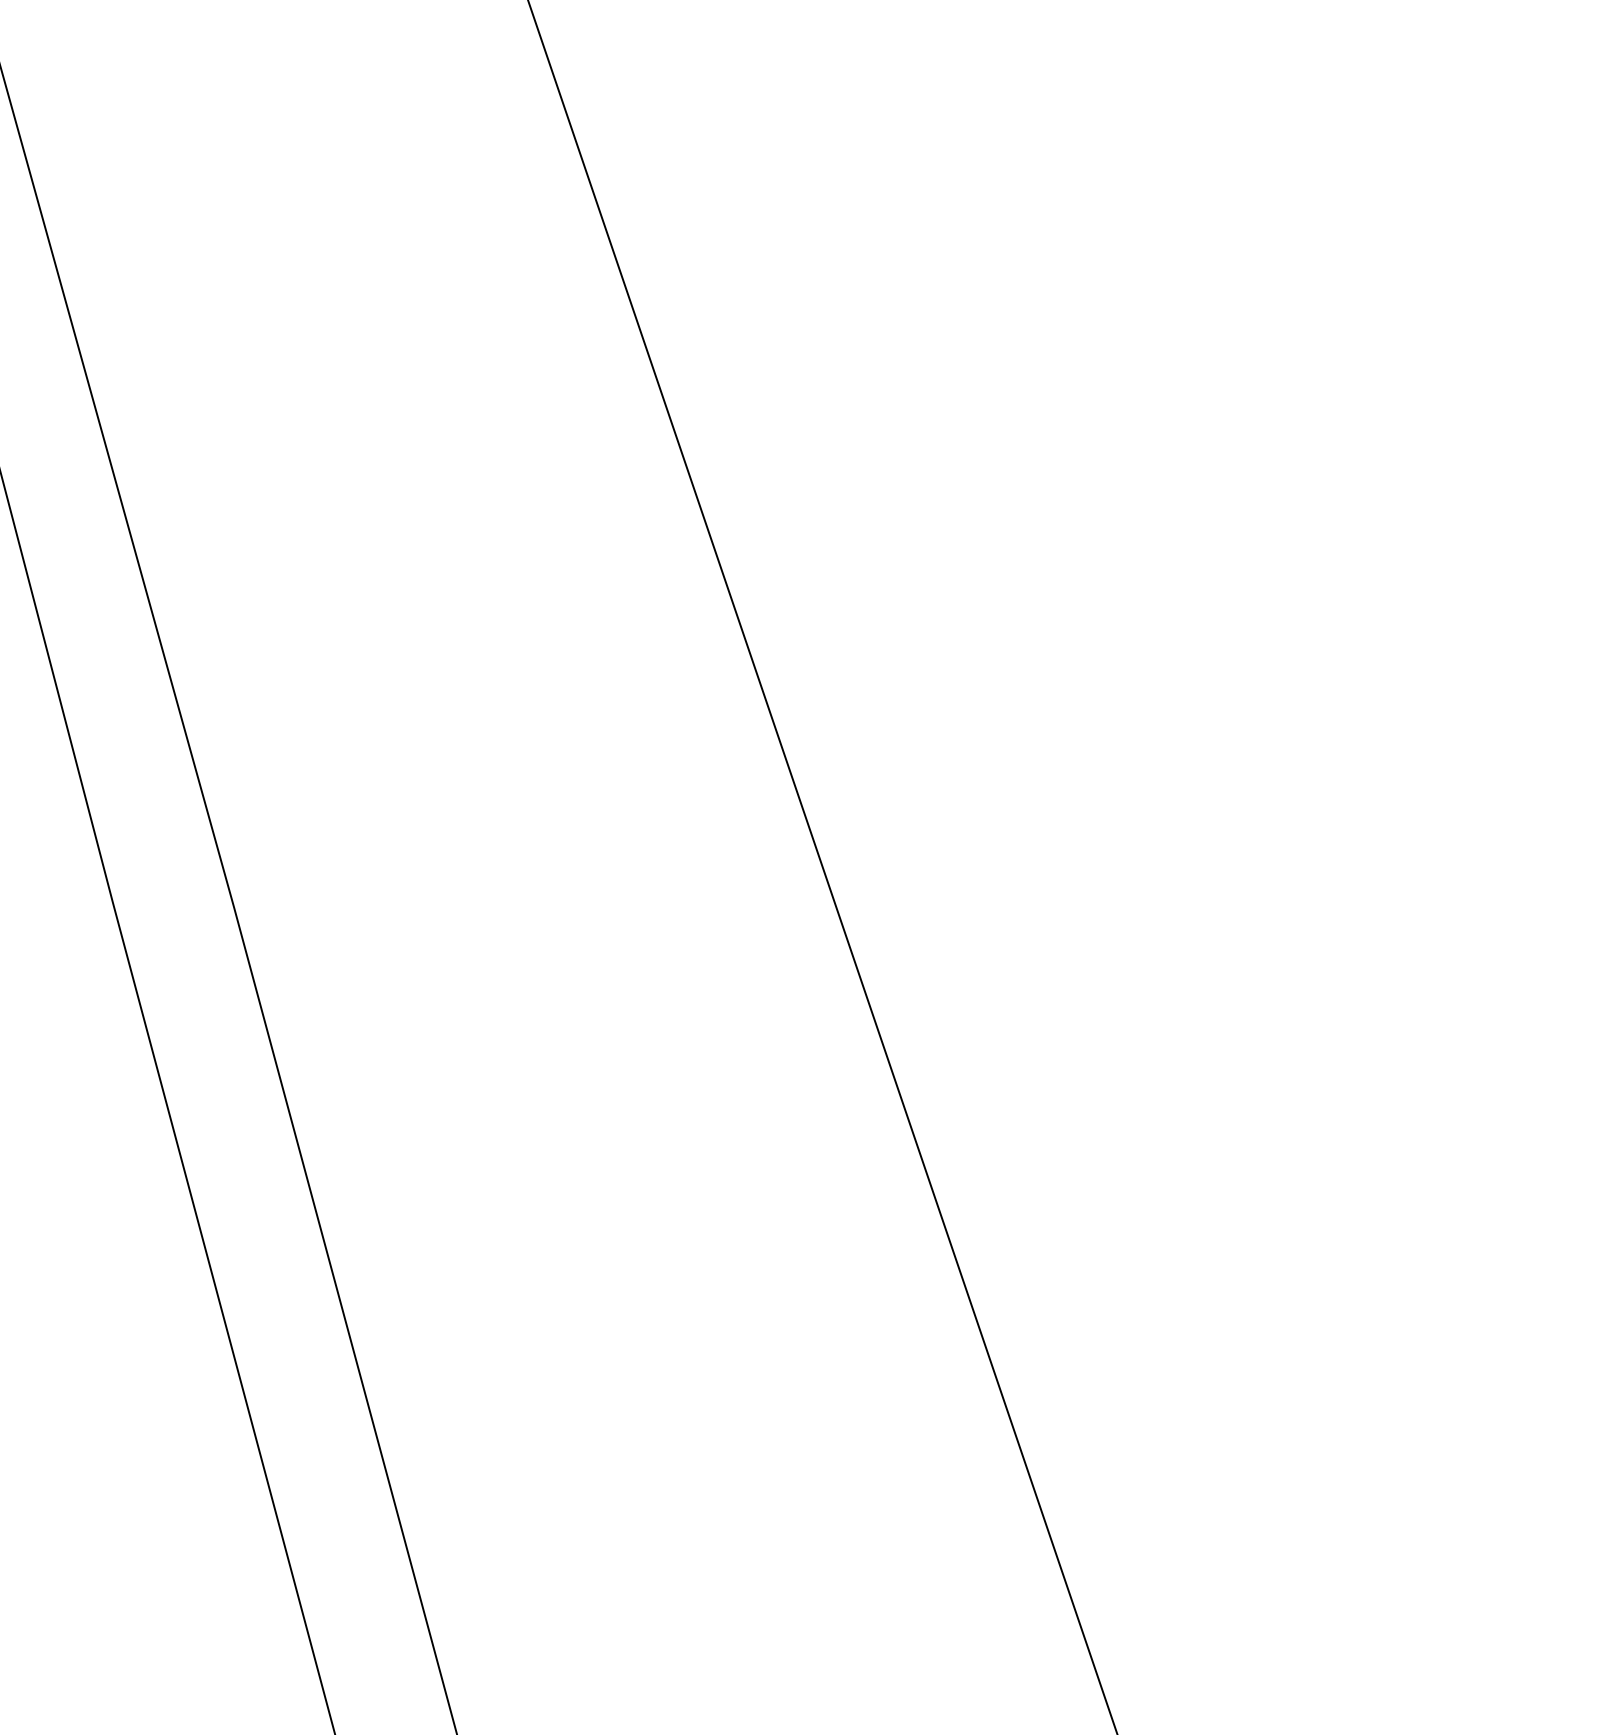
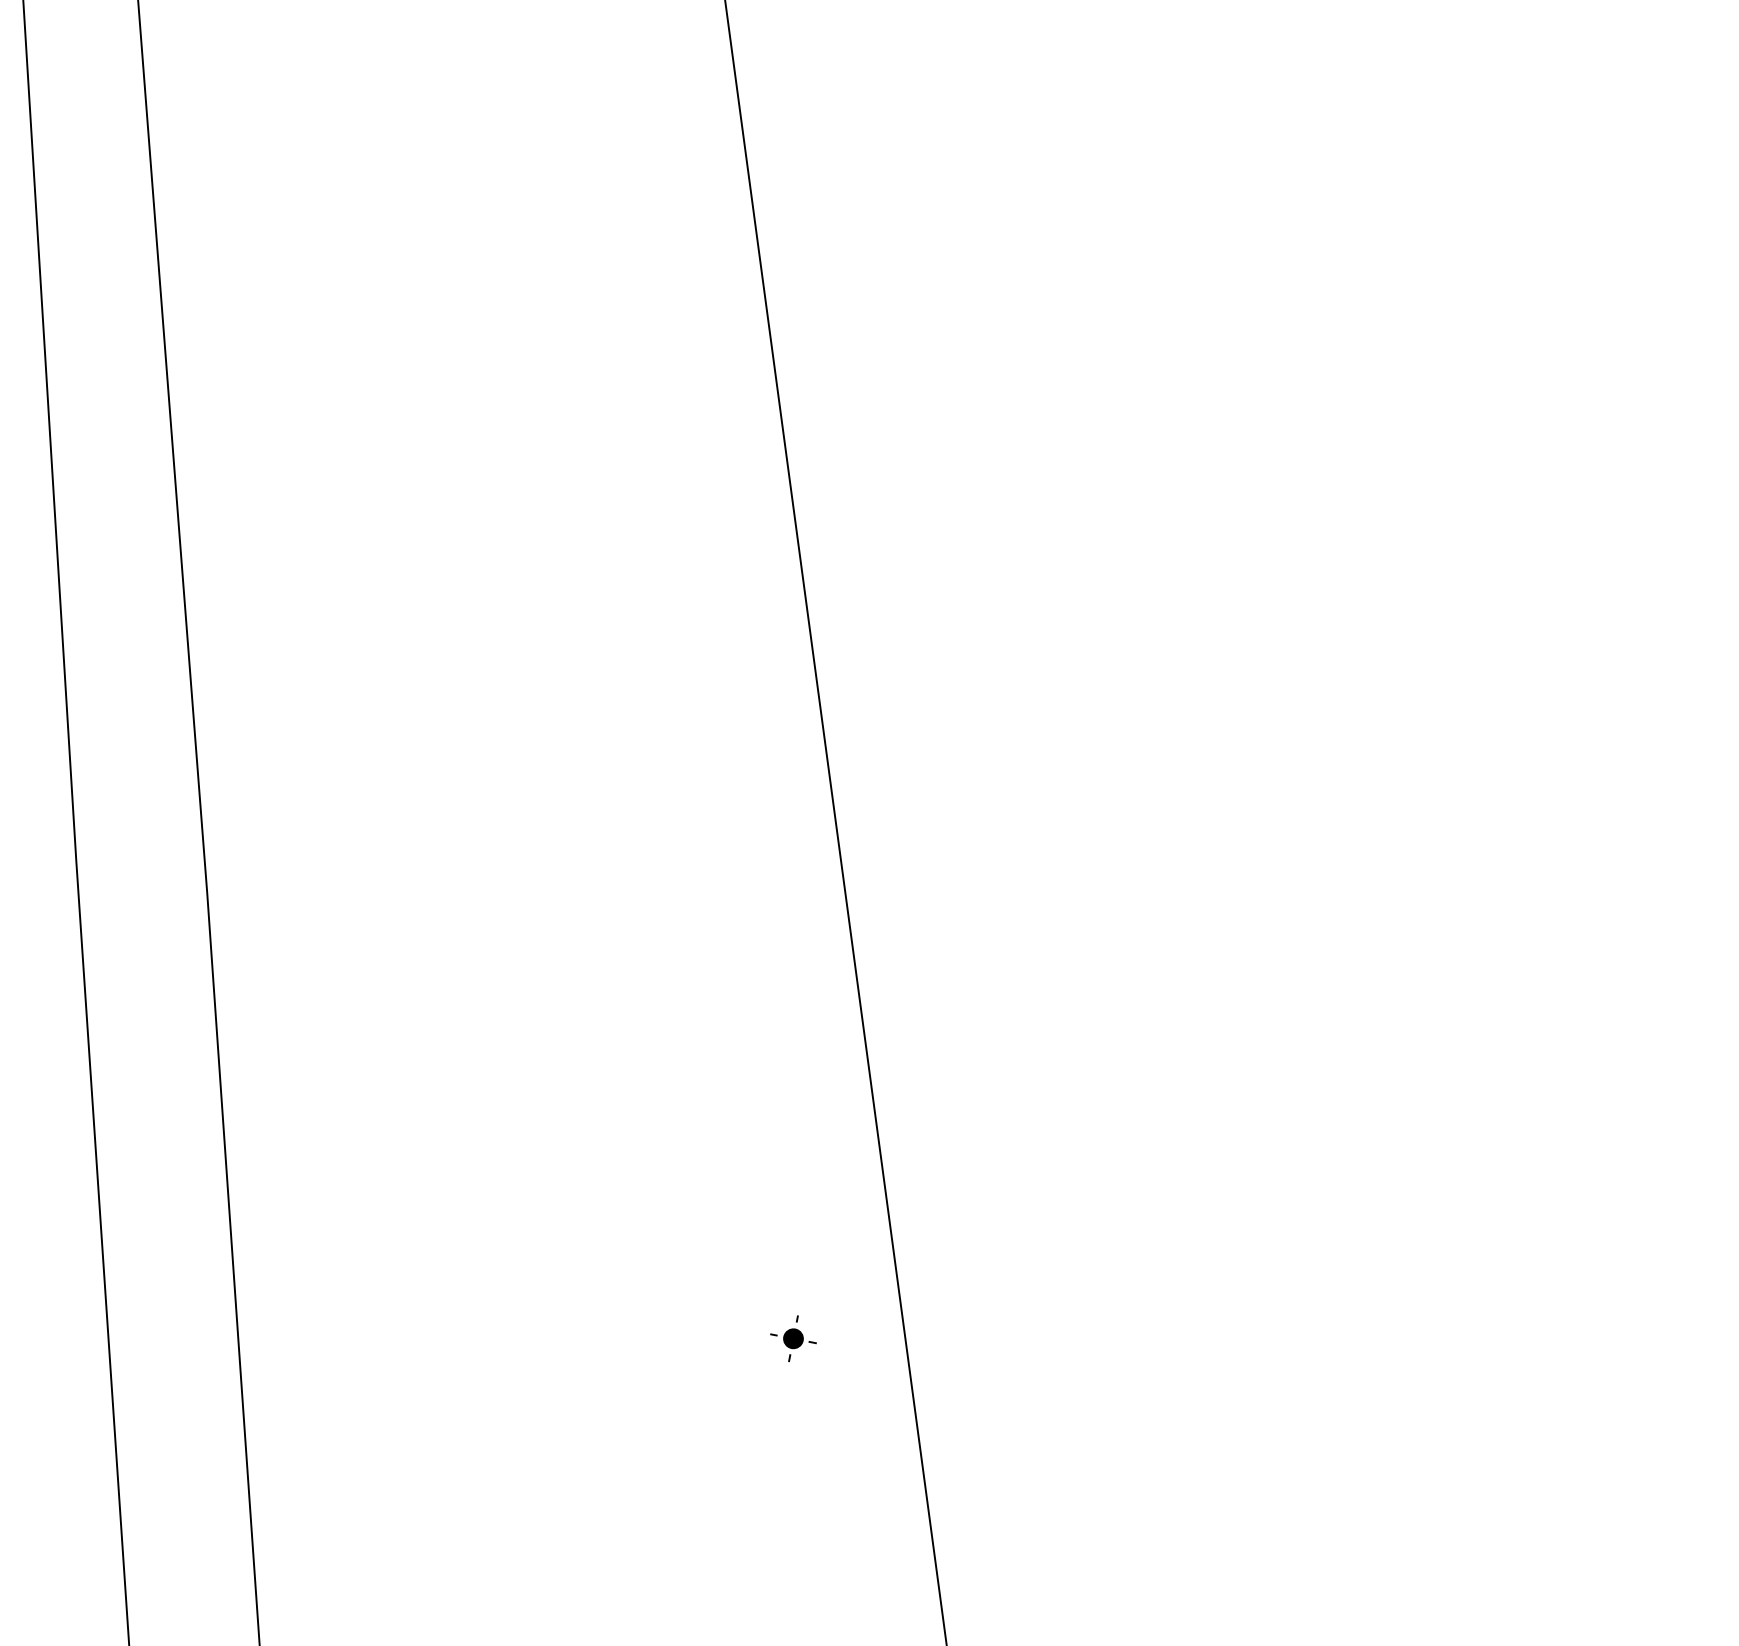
part: (830, 1200) -> (793, 1338), added

